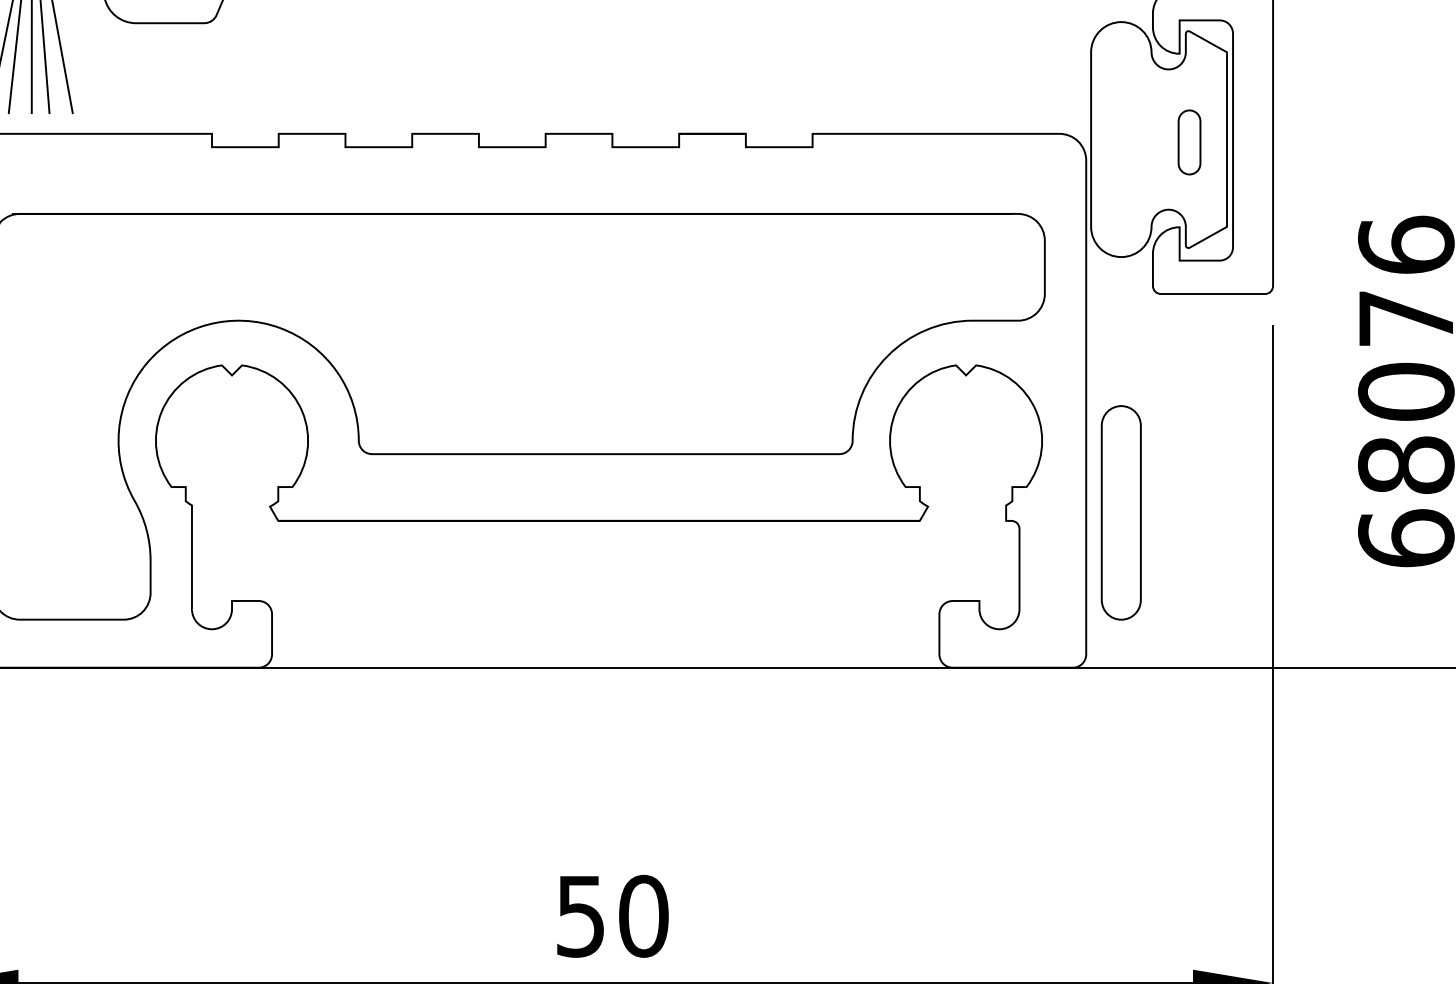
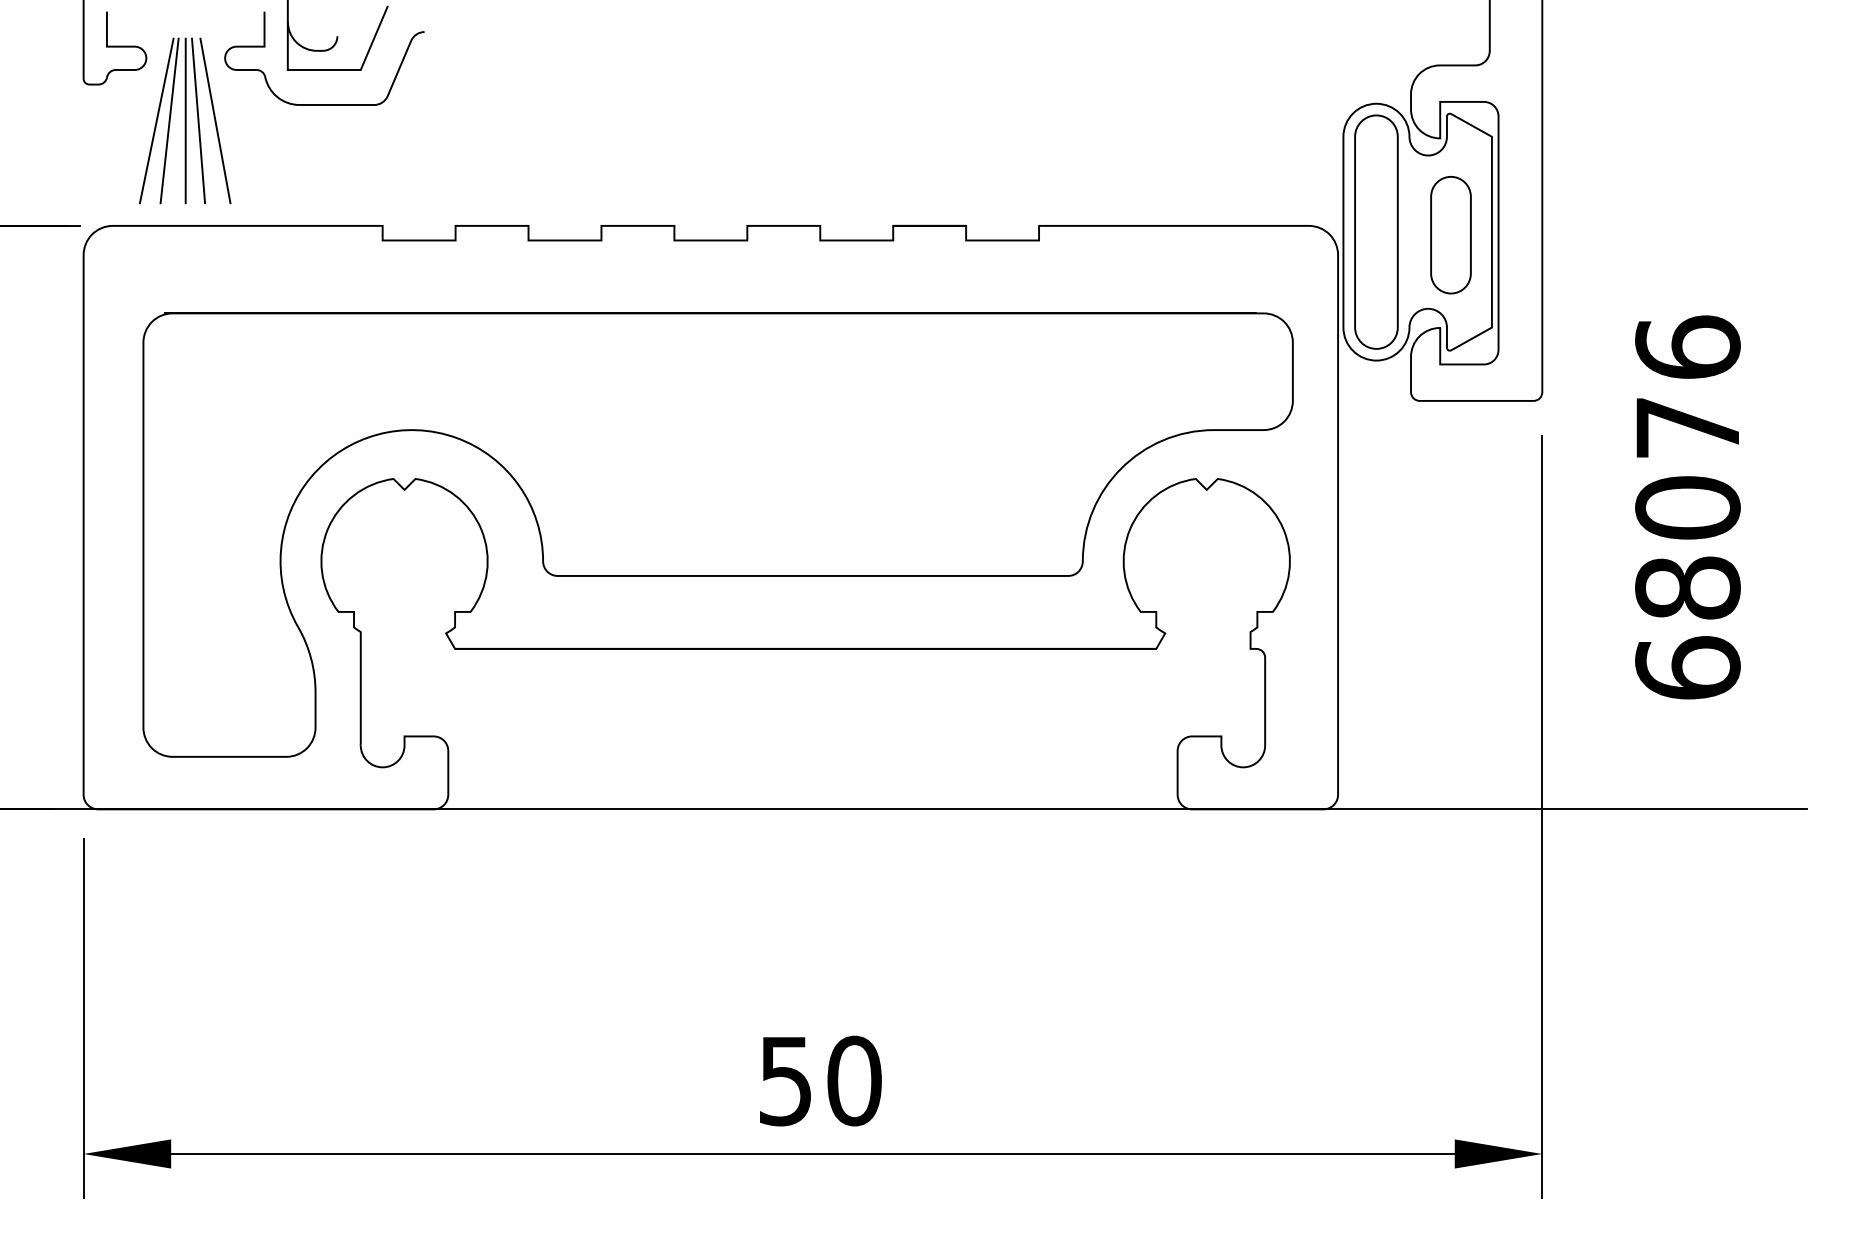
part: (1189, 142) -> (1450, 235), size x1.67
part: (1121, 512) -> (1376, 231), moved

